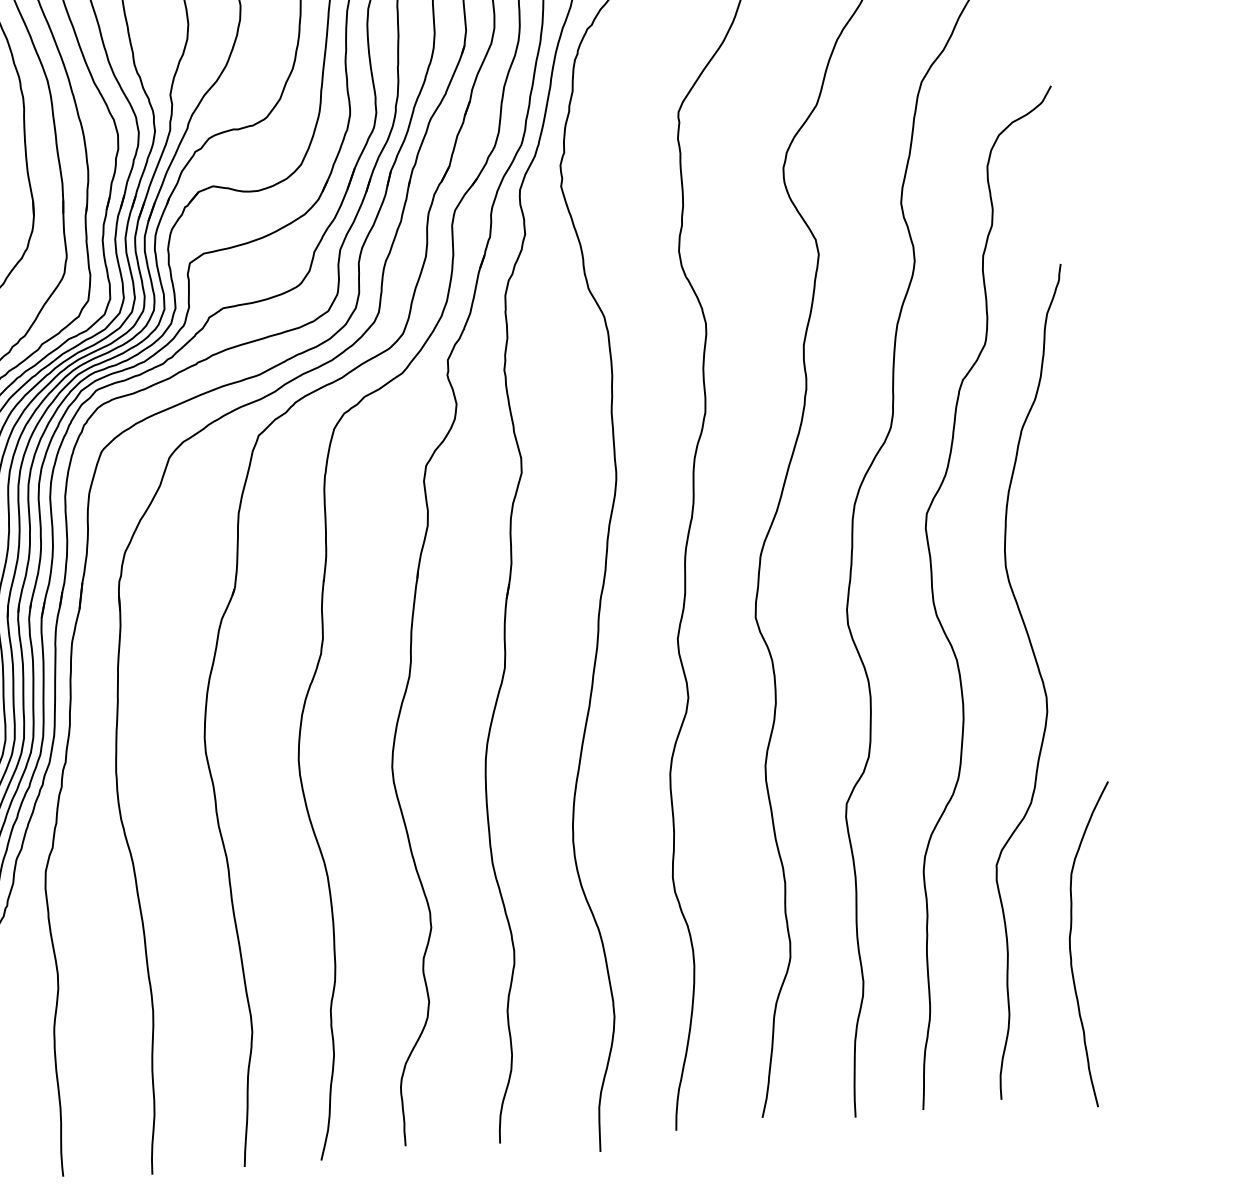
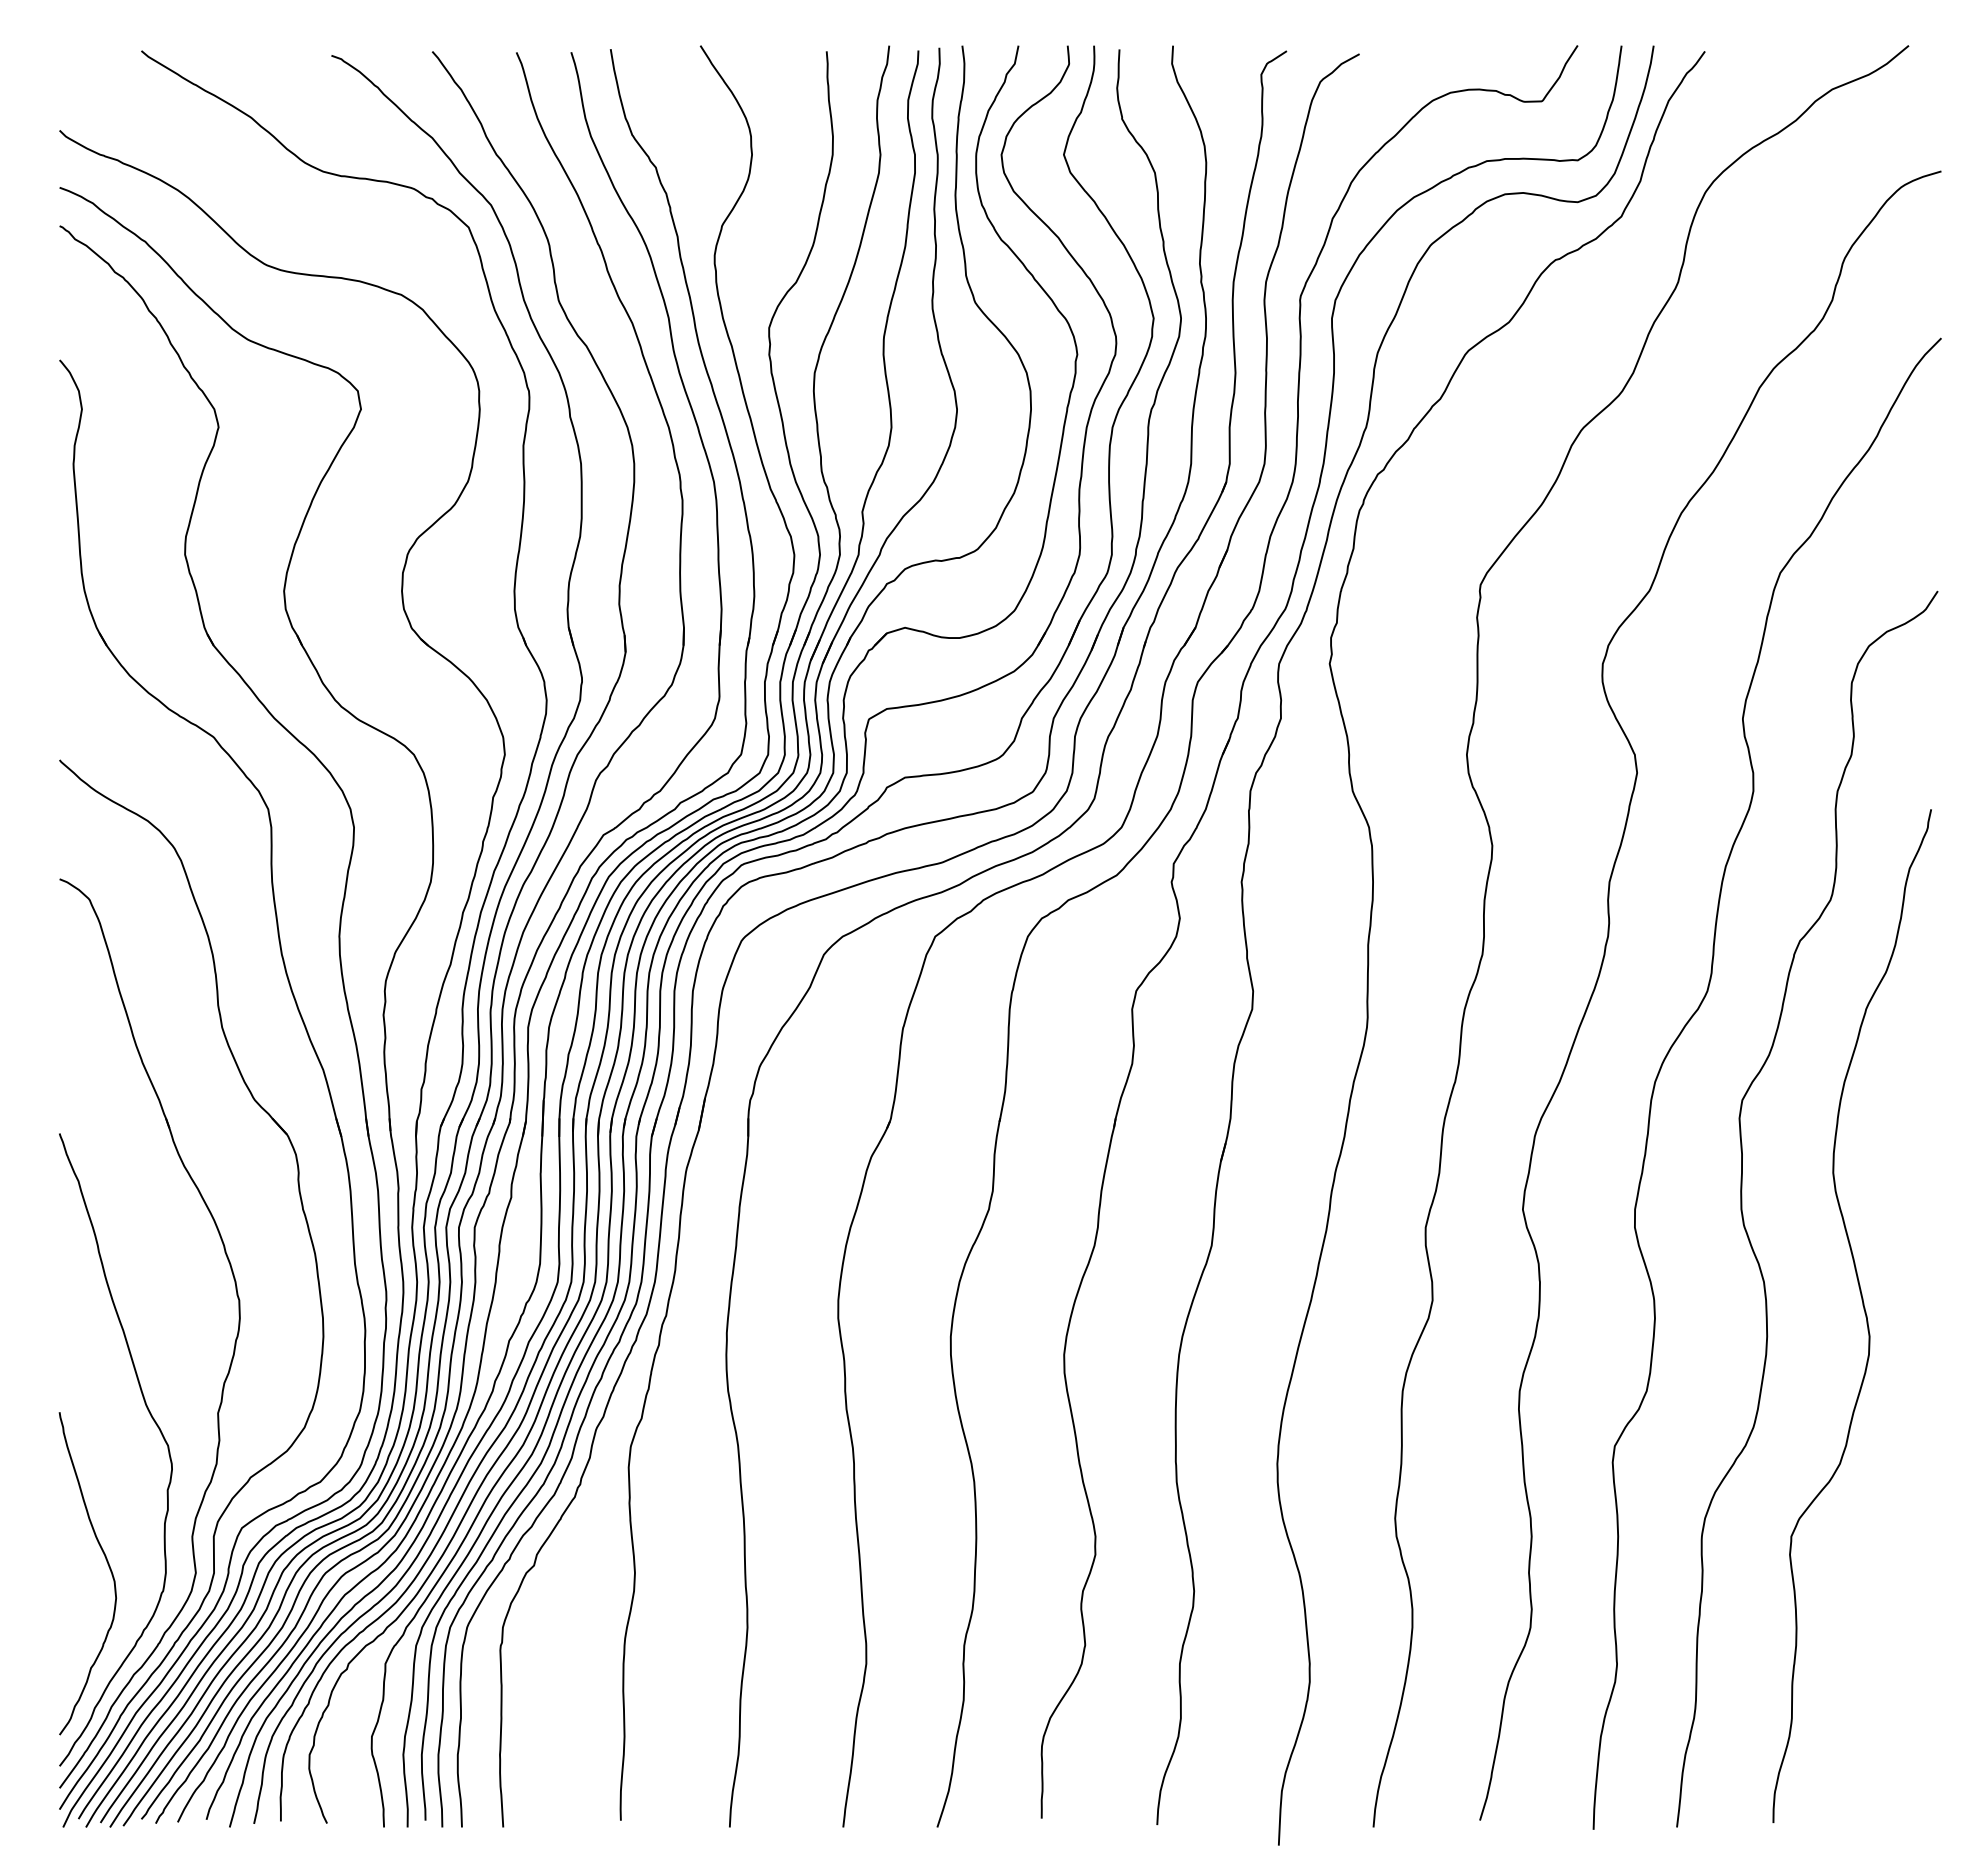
curve: (1070, 946) -> (1873, 1643), removed

